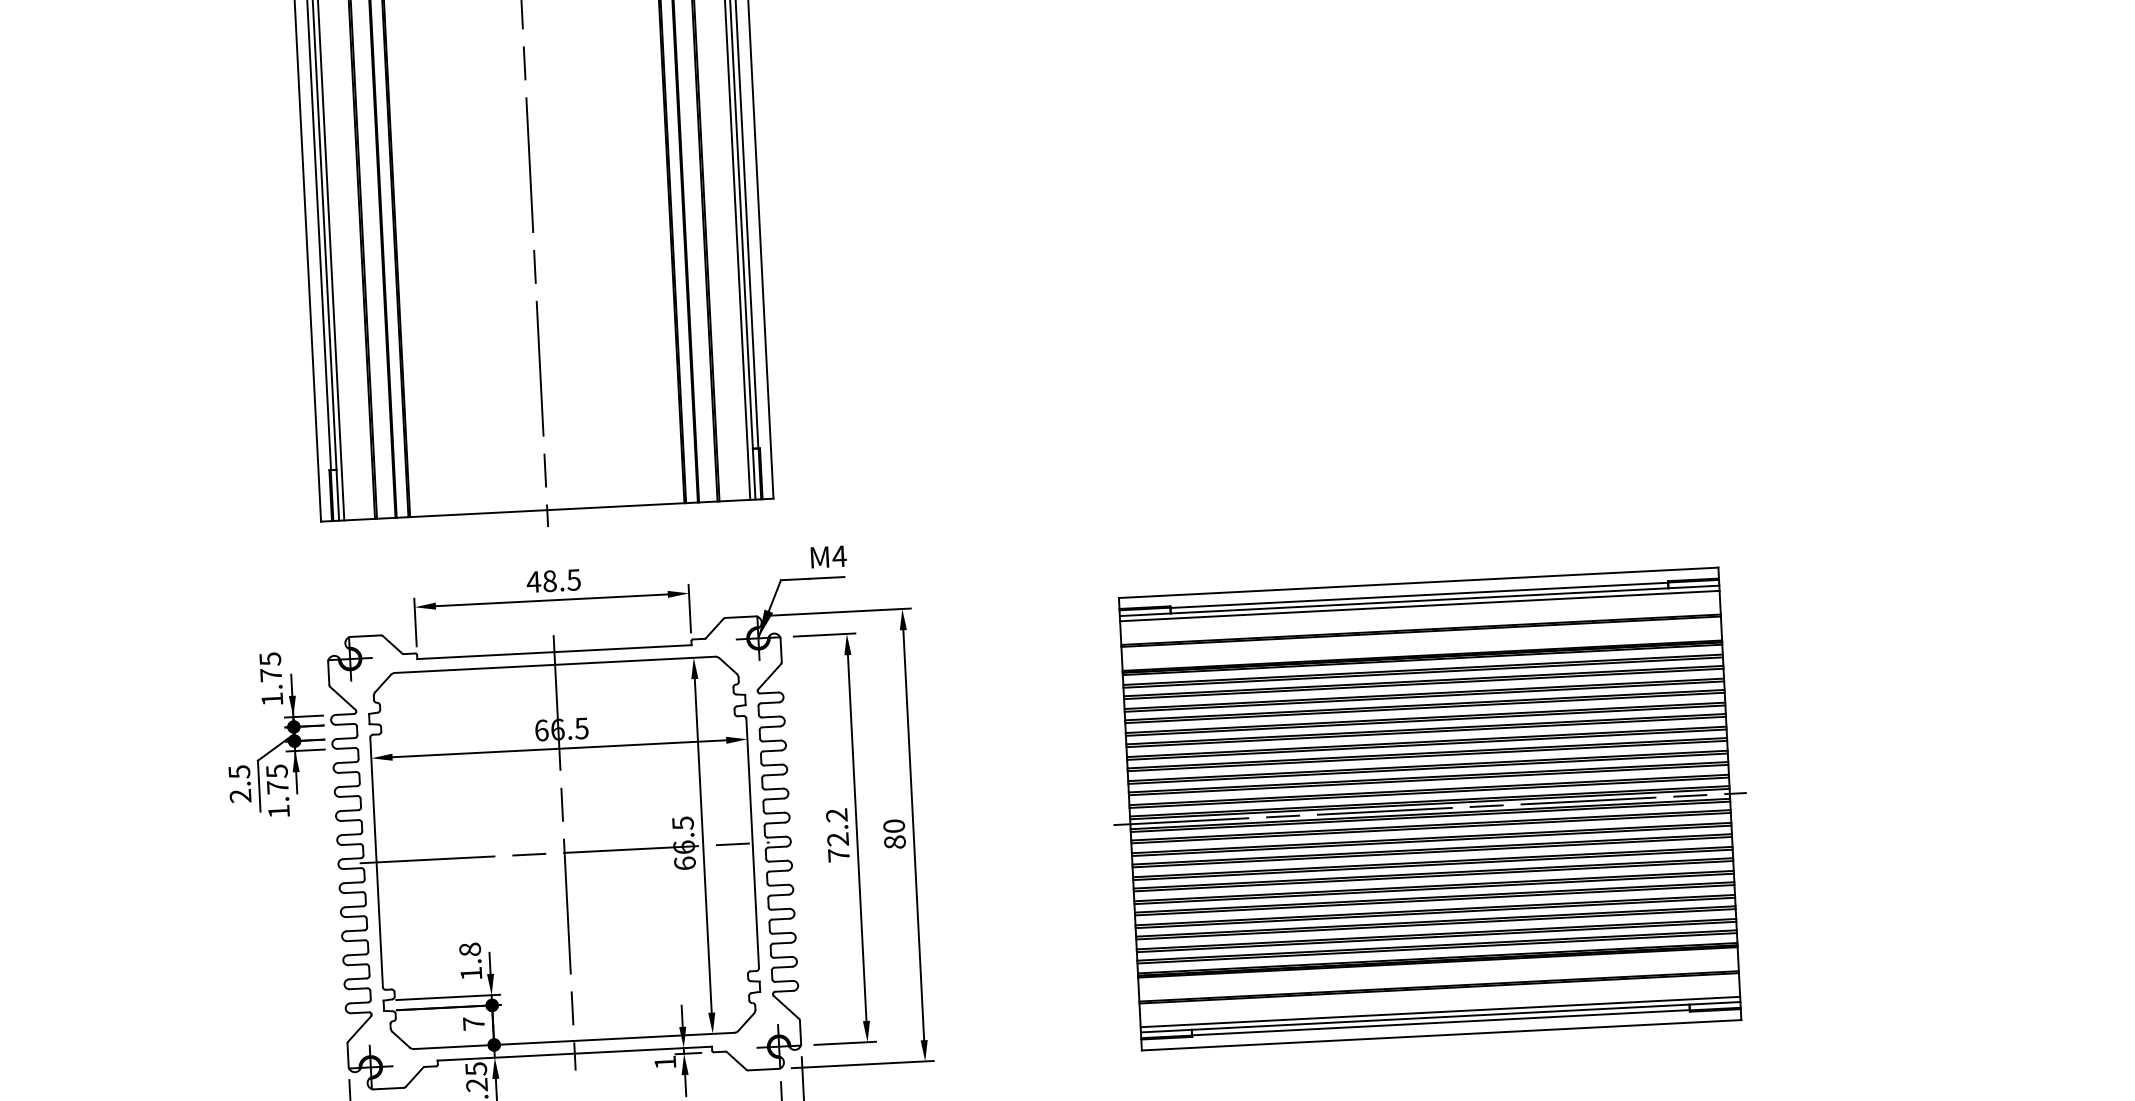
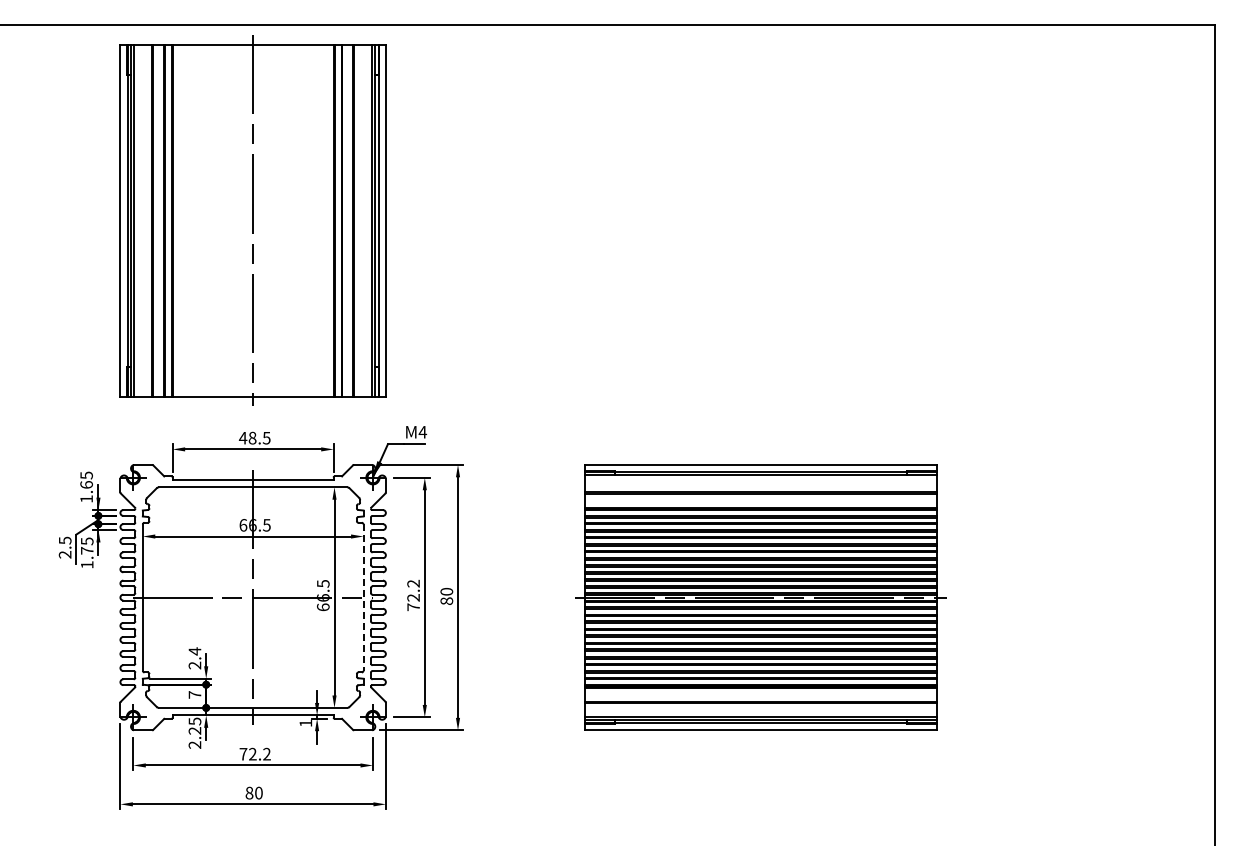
line: (1419, 606) -> (760, 478), removed
text: (270, 674) -> (86, 484), 1.75 -> 1.65
line: (752, 844) -> (363, 598), solid -> dashed
text: (469, 961) -> (194, 658), 1.8 -> 2.4

